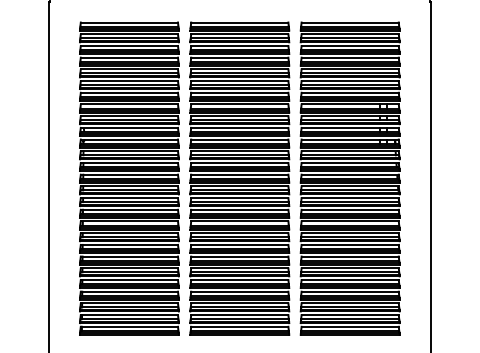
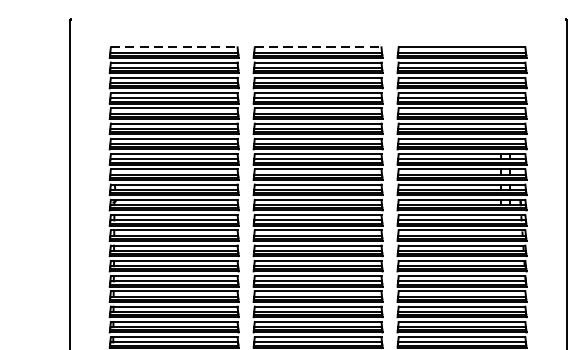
line: (129, 22) -> (174, 47), solid -> dashed
line: (239, 22) -> (317, 47), solid -> dashed

